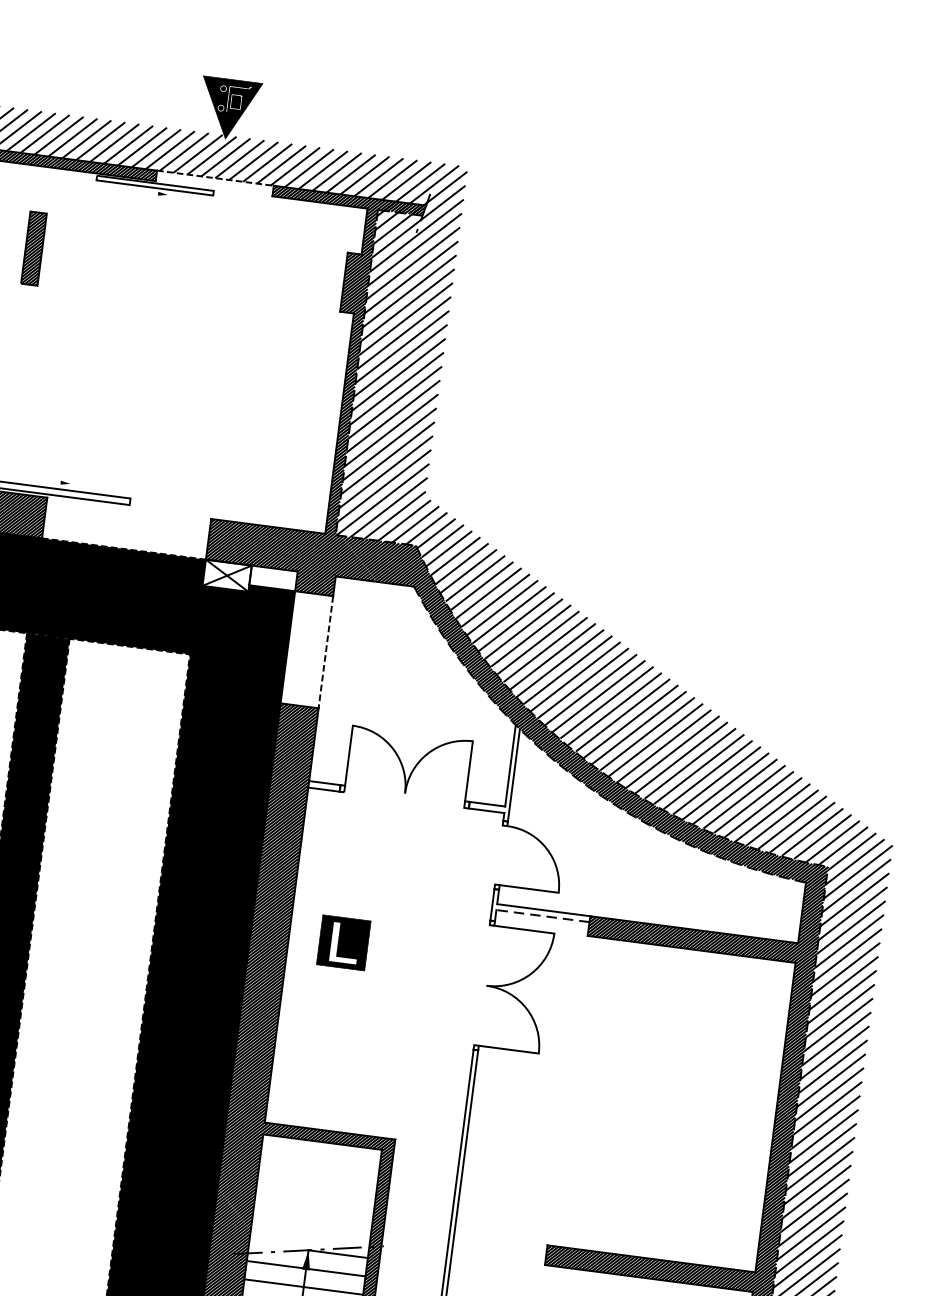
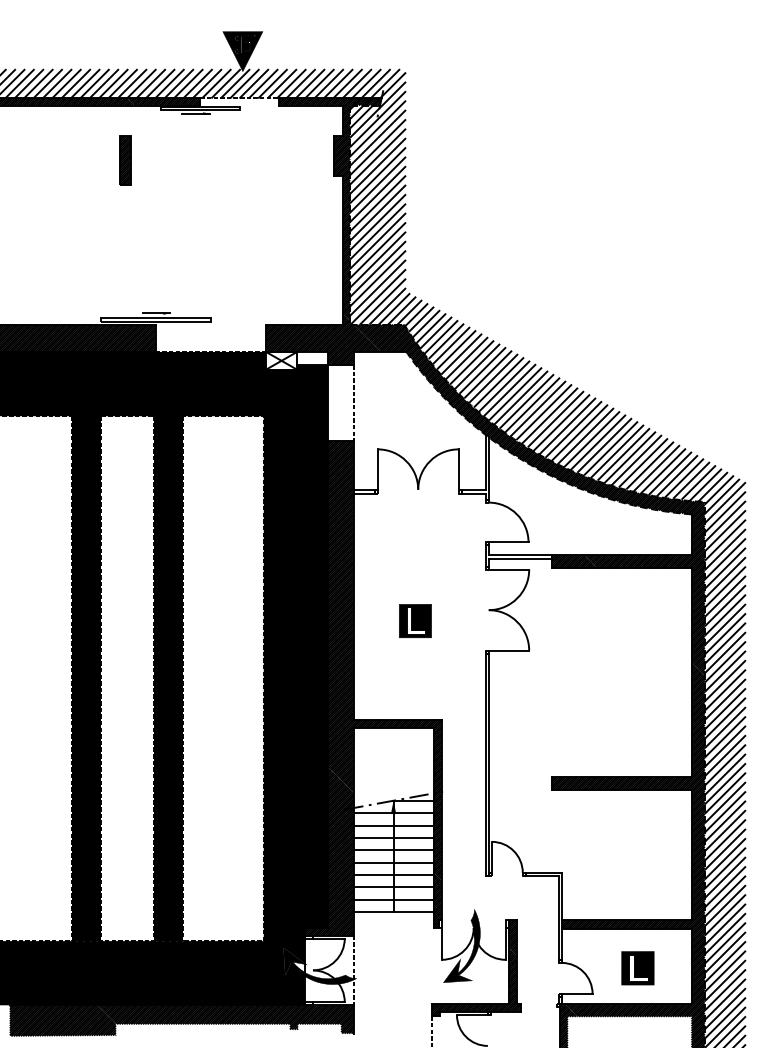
line: (147, 192) -> (195, 113), added
line: (49, 481) -> (155, 313), added
line: (541, 916) -> (519, 559), dashed -> solid
part: (343, 942) -> (415, 620), moved

